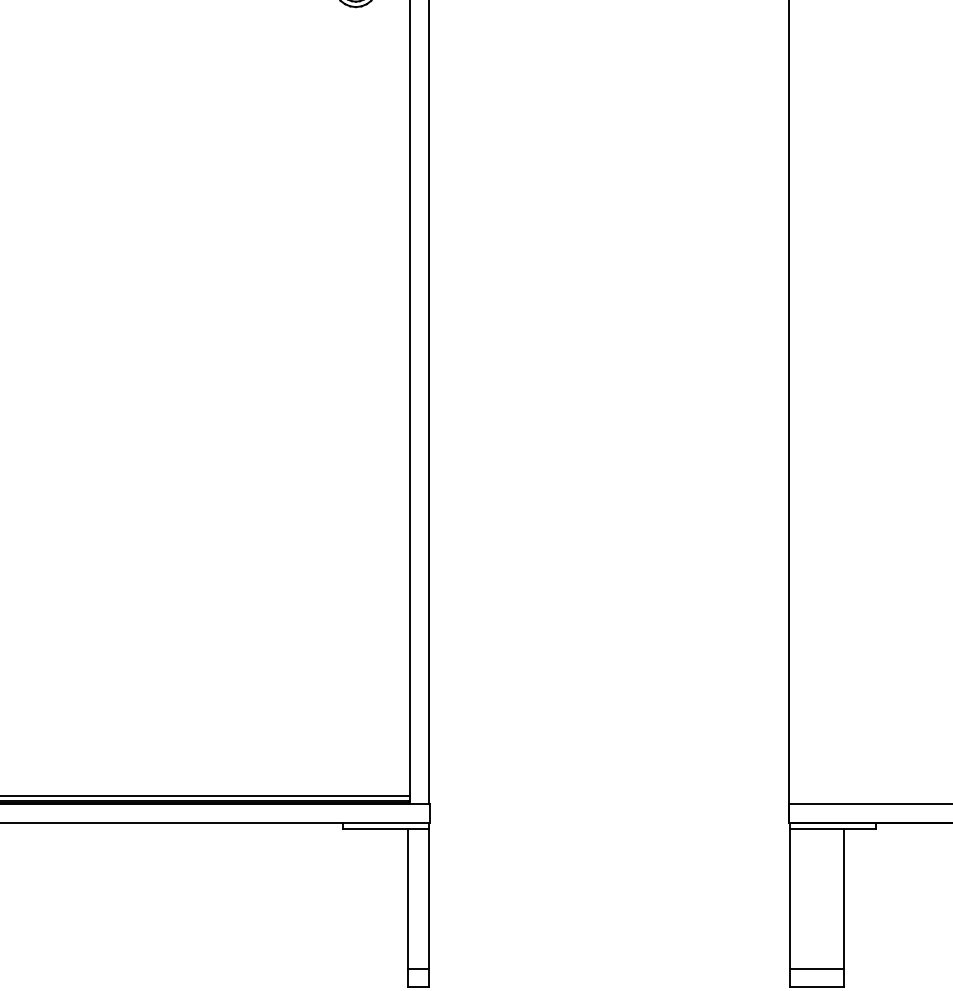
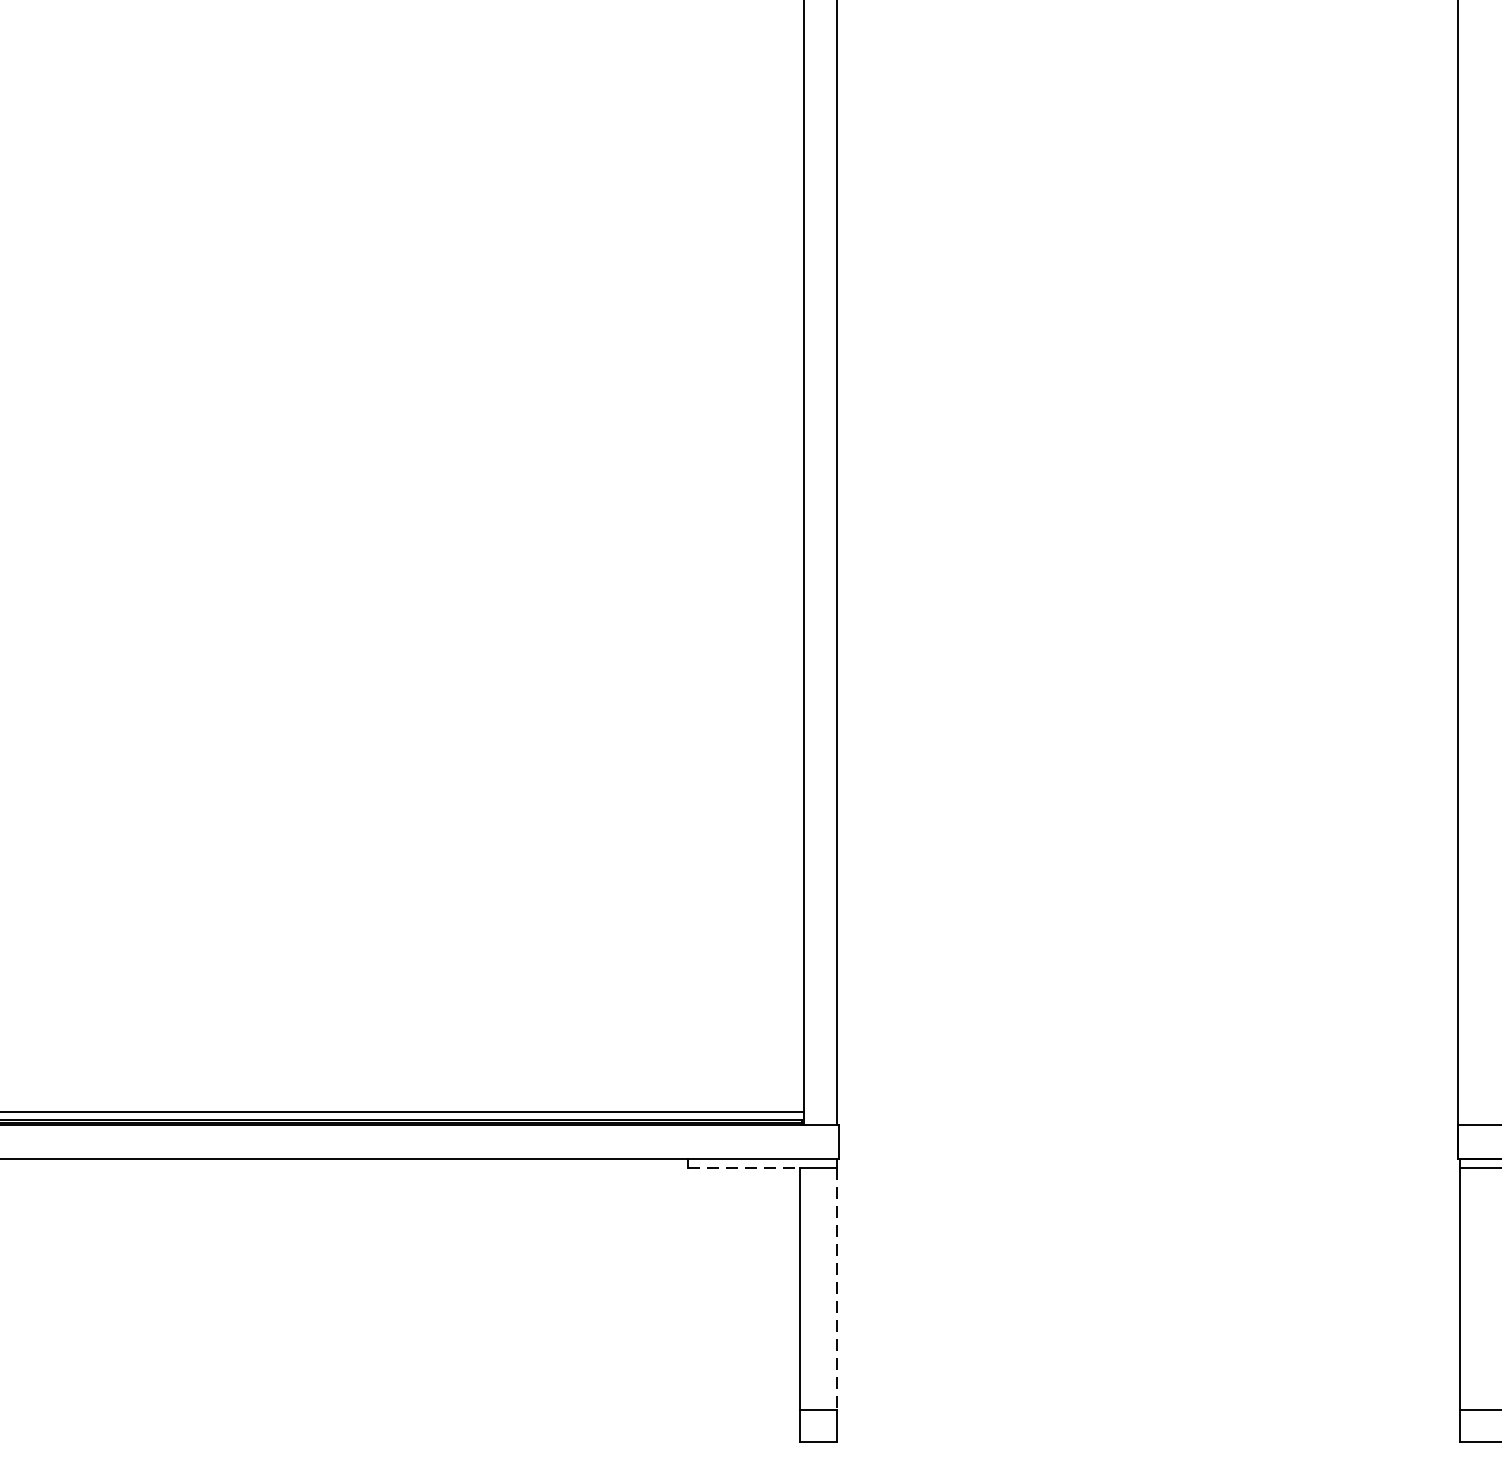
line: (375, 828) -> (744, 1167), solid -> dashed
line: (429, 899) -> (837, 1290), solid -> dashed

